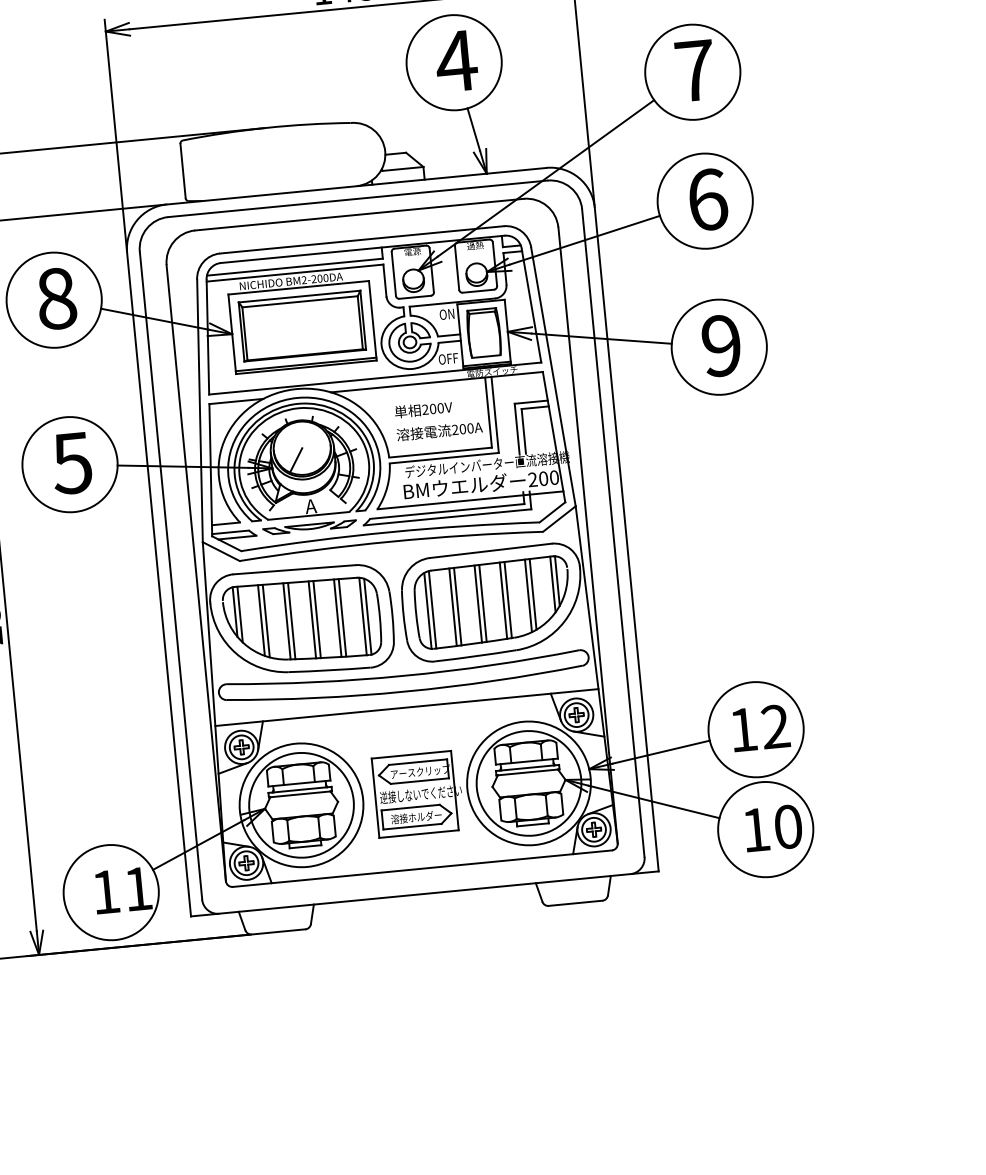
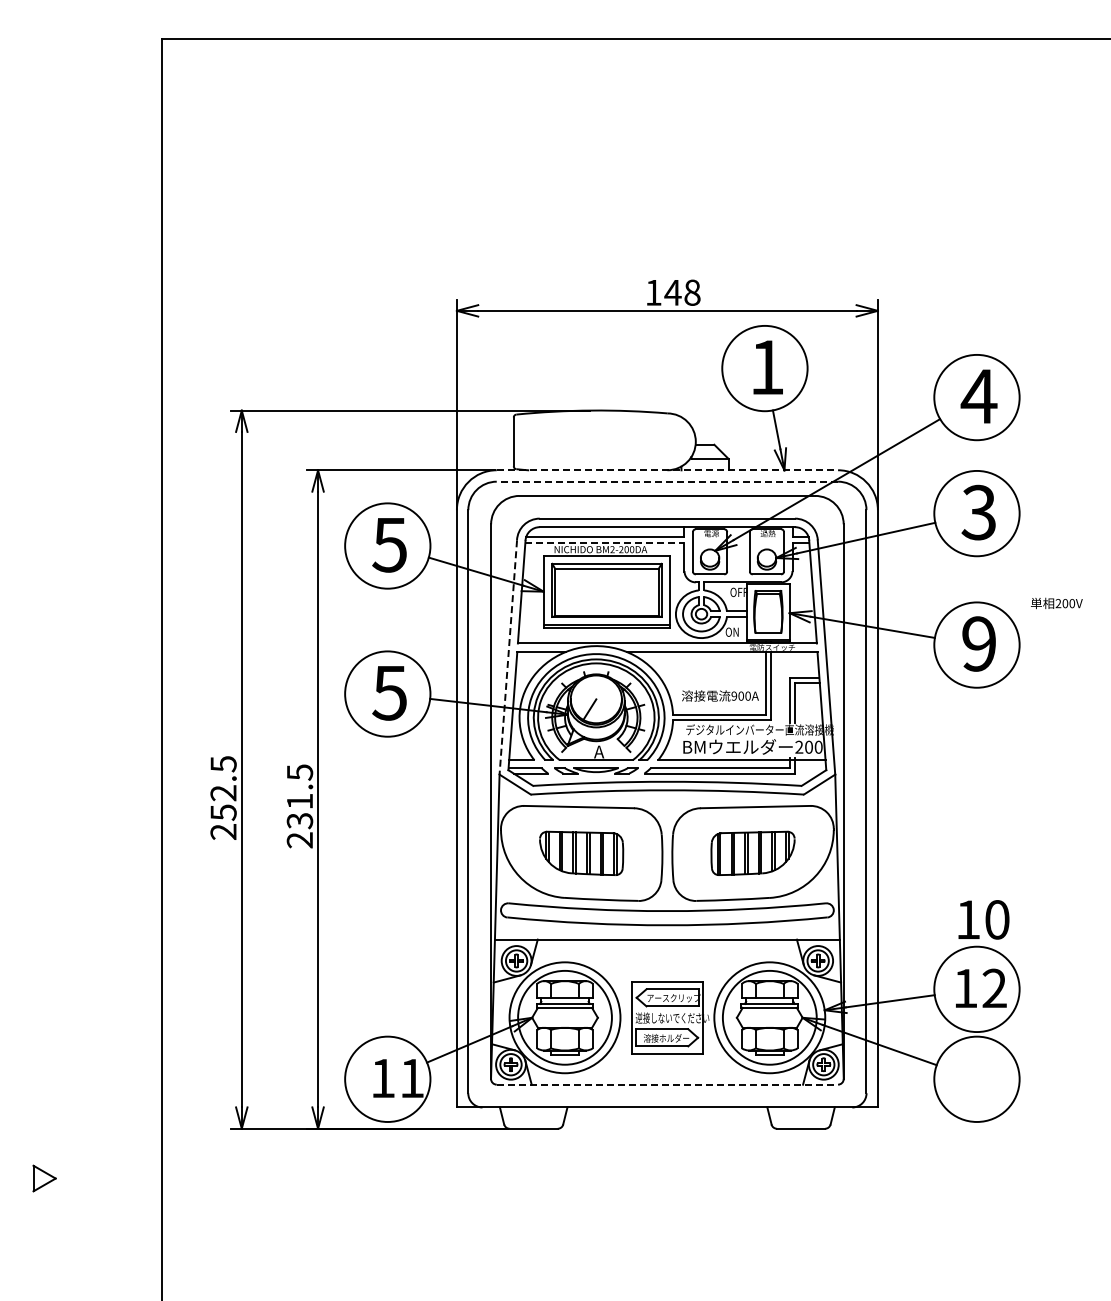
text: (455, 61) -> (766, 367), 4 -> 1
text: (694, 70) -> (978, 396), 7 -> 4
line: (356, 186) -> (667, 470), solid -> dashed
line: (358, 198) -> (667, 481), solid -> dashed
text: (706, 199) -> (978, 512), 6 -> 3
line: (294, 273) -> (604, 542), solid -> dashed
text: (55, 298) -> (389, 544), 8 -> 5
text: (453, 312) -> (742, 591), ON -> OFF
text: (452, 357) -> (738, 631), OFF -> ON
text: (423, 409) -> (1056, 603), moved
line: (200, 411) -> (508, 657), solid -> dashed
text: (455, 430) -> (734, 696), 200A -> 900A
part: (492, 602) -> (752, 853), size x0.6
part: (302, 621) -> (581, 853), size x0.6
text: (772, 828) -> (983, 919), moved
line: (422, 868) -> (667, 1084), solid -> dashed

